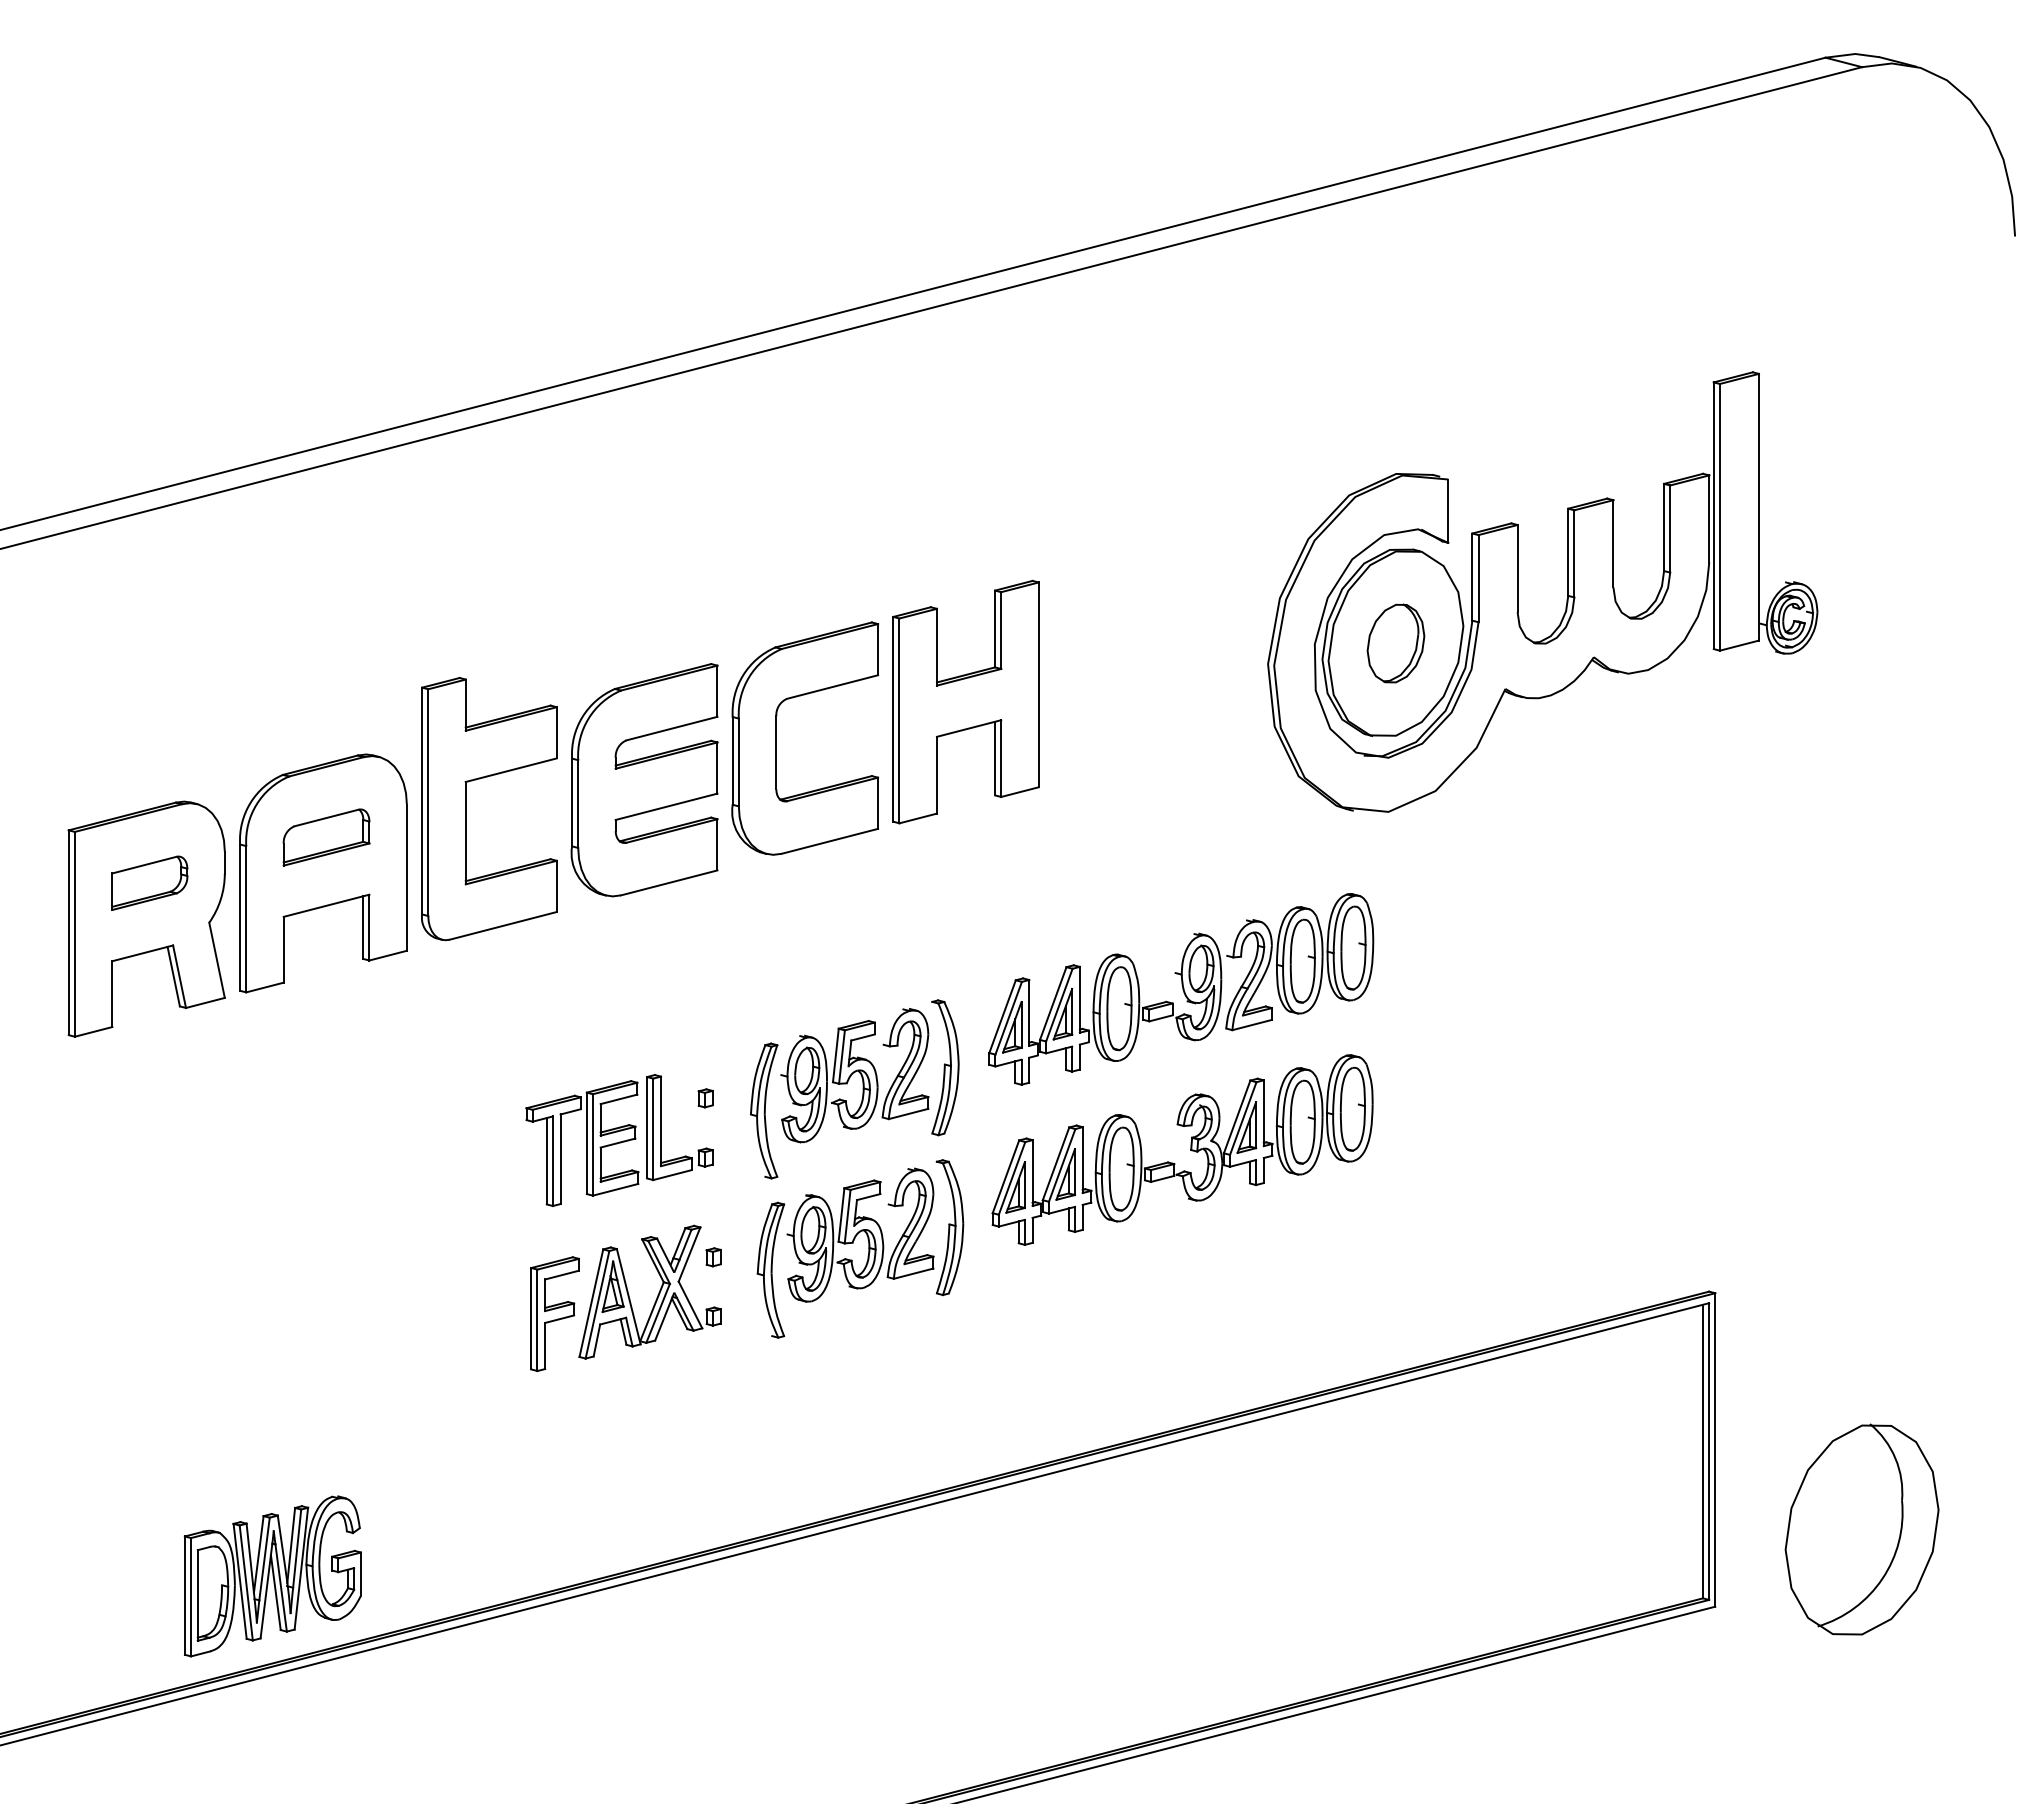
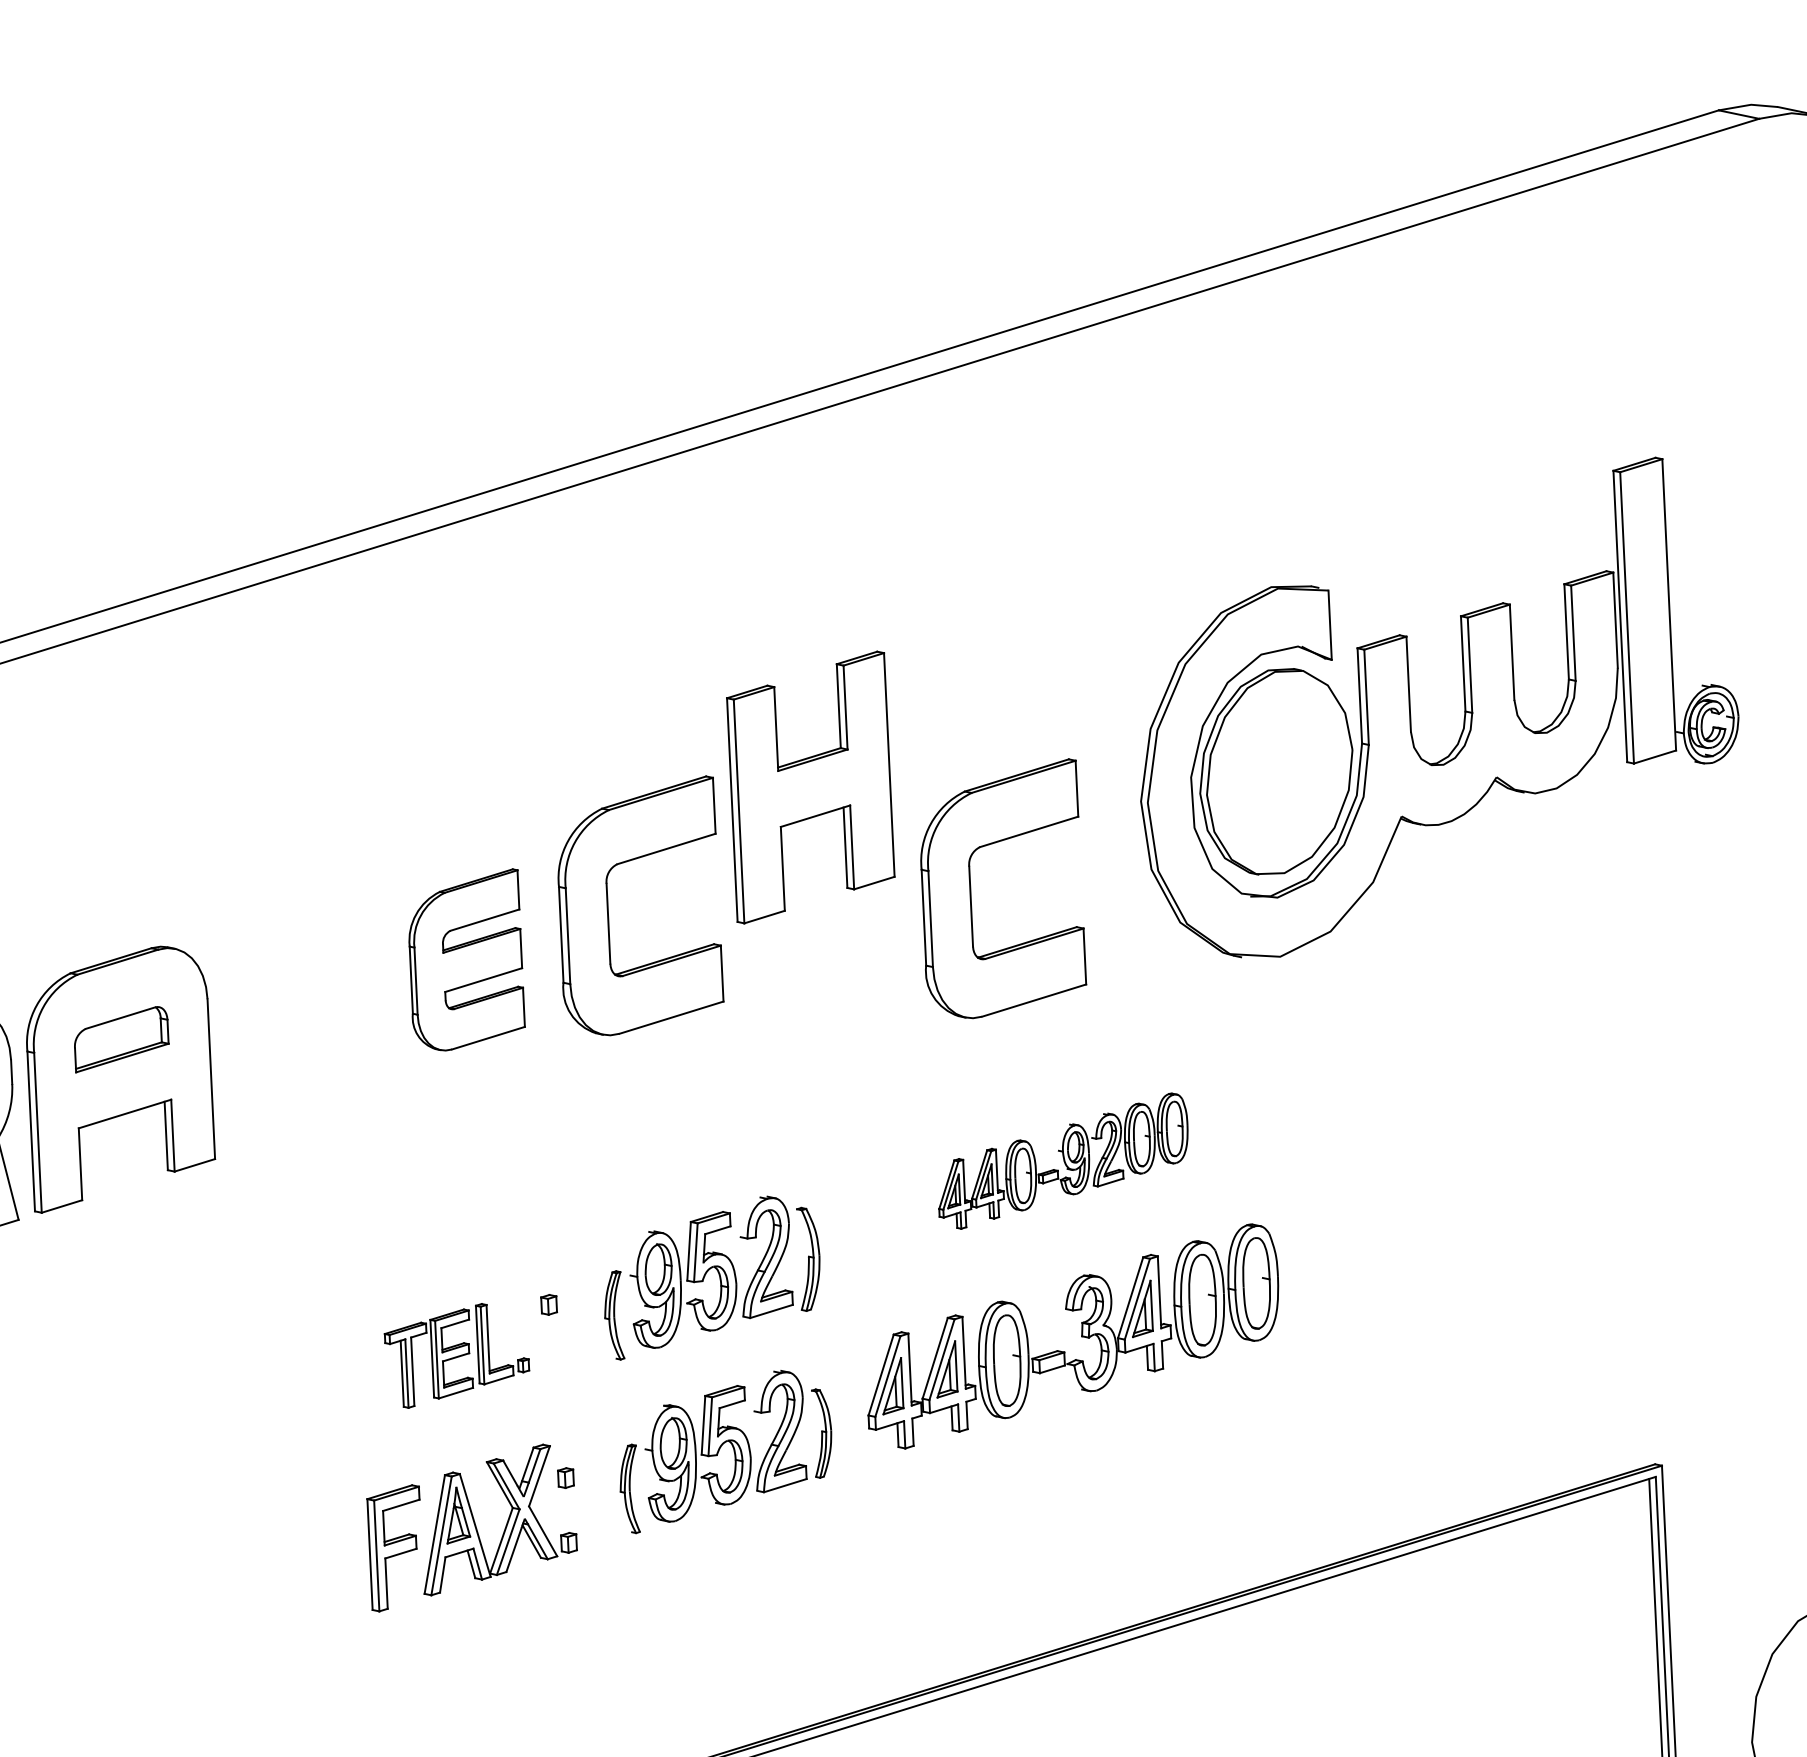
part: (1395, 643) -> (1279, 772), removed
part: (965, 701) -> (810, 786), moved
part: (1108, 738) -> (970, 890), added
part: (644, 780) -> (465, 960), size x0.7
part: (466, 809) -> (272, 1001), removed
part: (1181, 989) -> (1063, 1161), size x0.6
part: (945, 1067) -> (809, 1258), size x0.7
part: (764, 1110) -> (613, 1315), size x0.6
part: (619, 1140) -> (457, 1355), size x0.7
part: (949, 1227) -> (822, 1433), size x0.6
part: (770, 1269) -> (628, 1488), size x0.6

